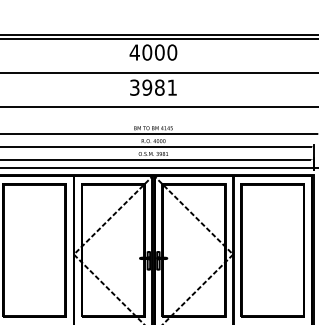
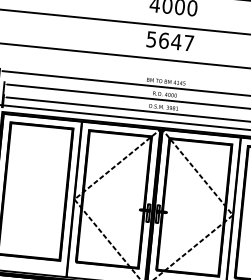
text: (153, 87) -> (170, 41), 3981 -> 5647

